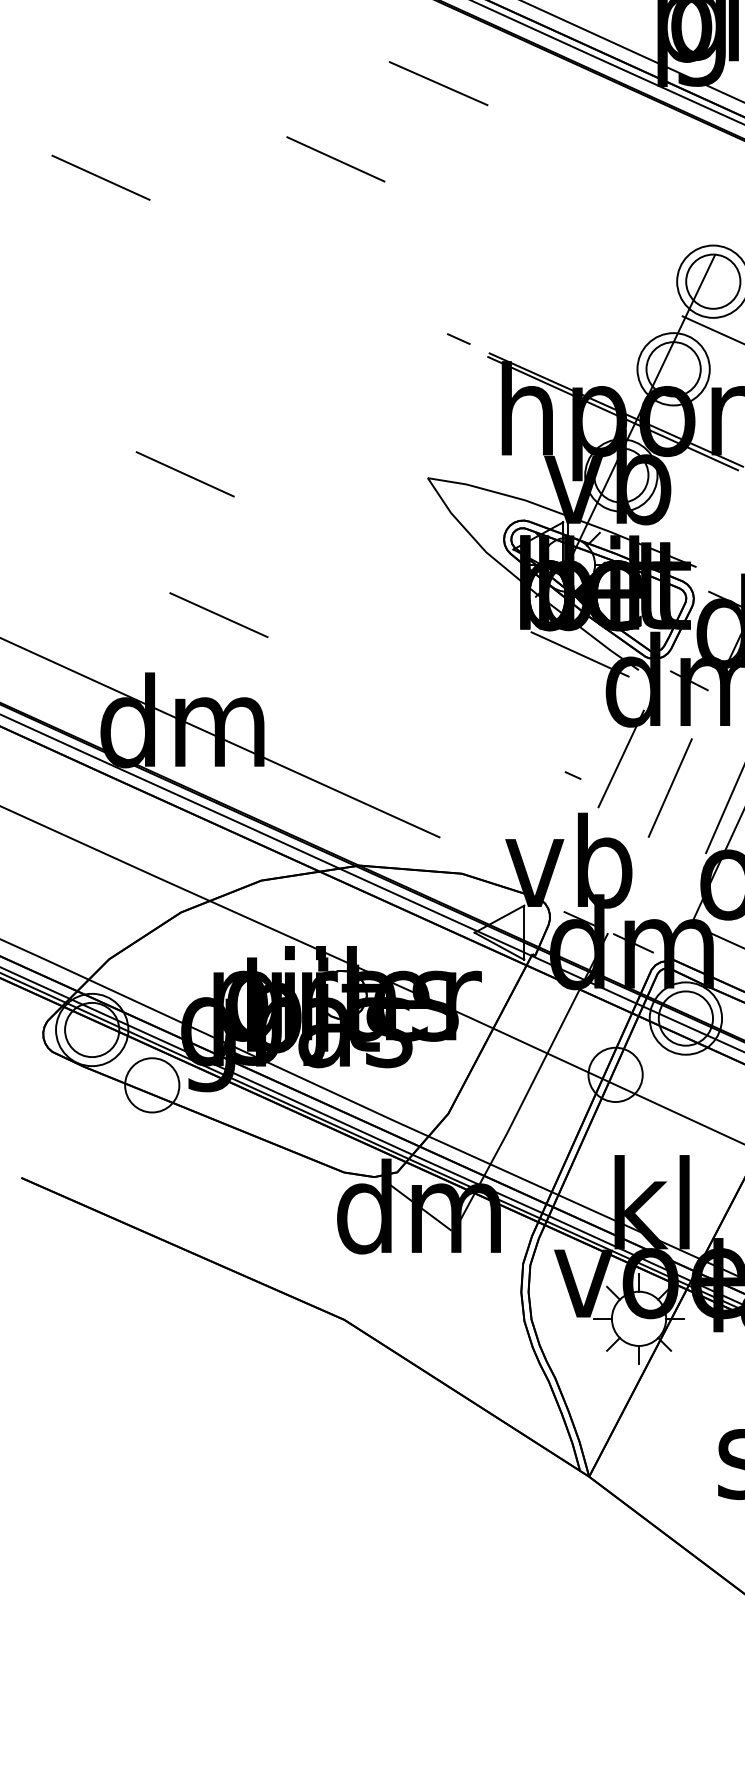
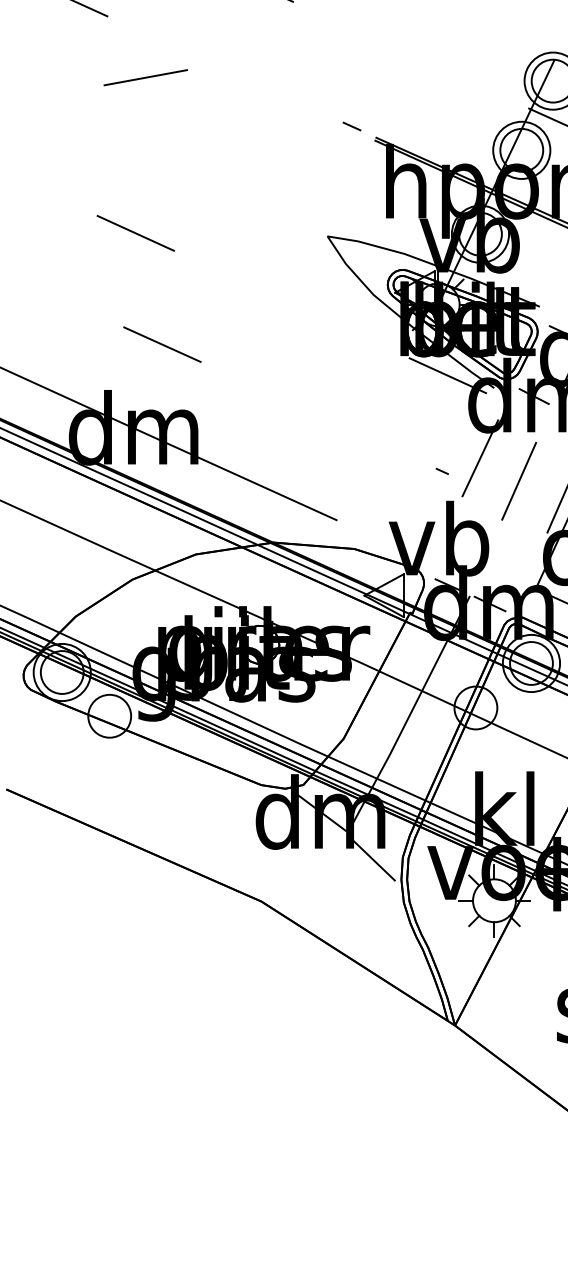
line: (197, 276) -> (145, 77), added
line: (487, 1268) -> (374, 860), added

